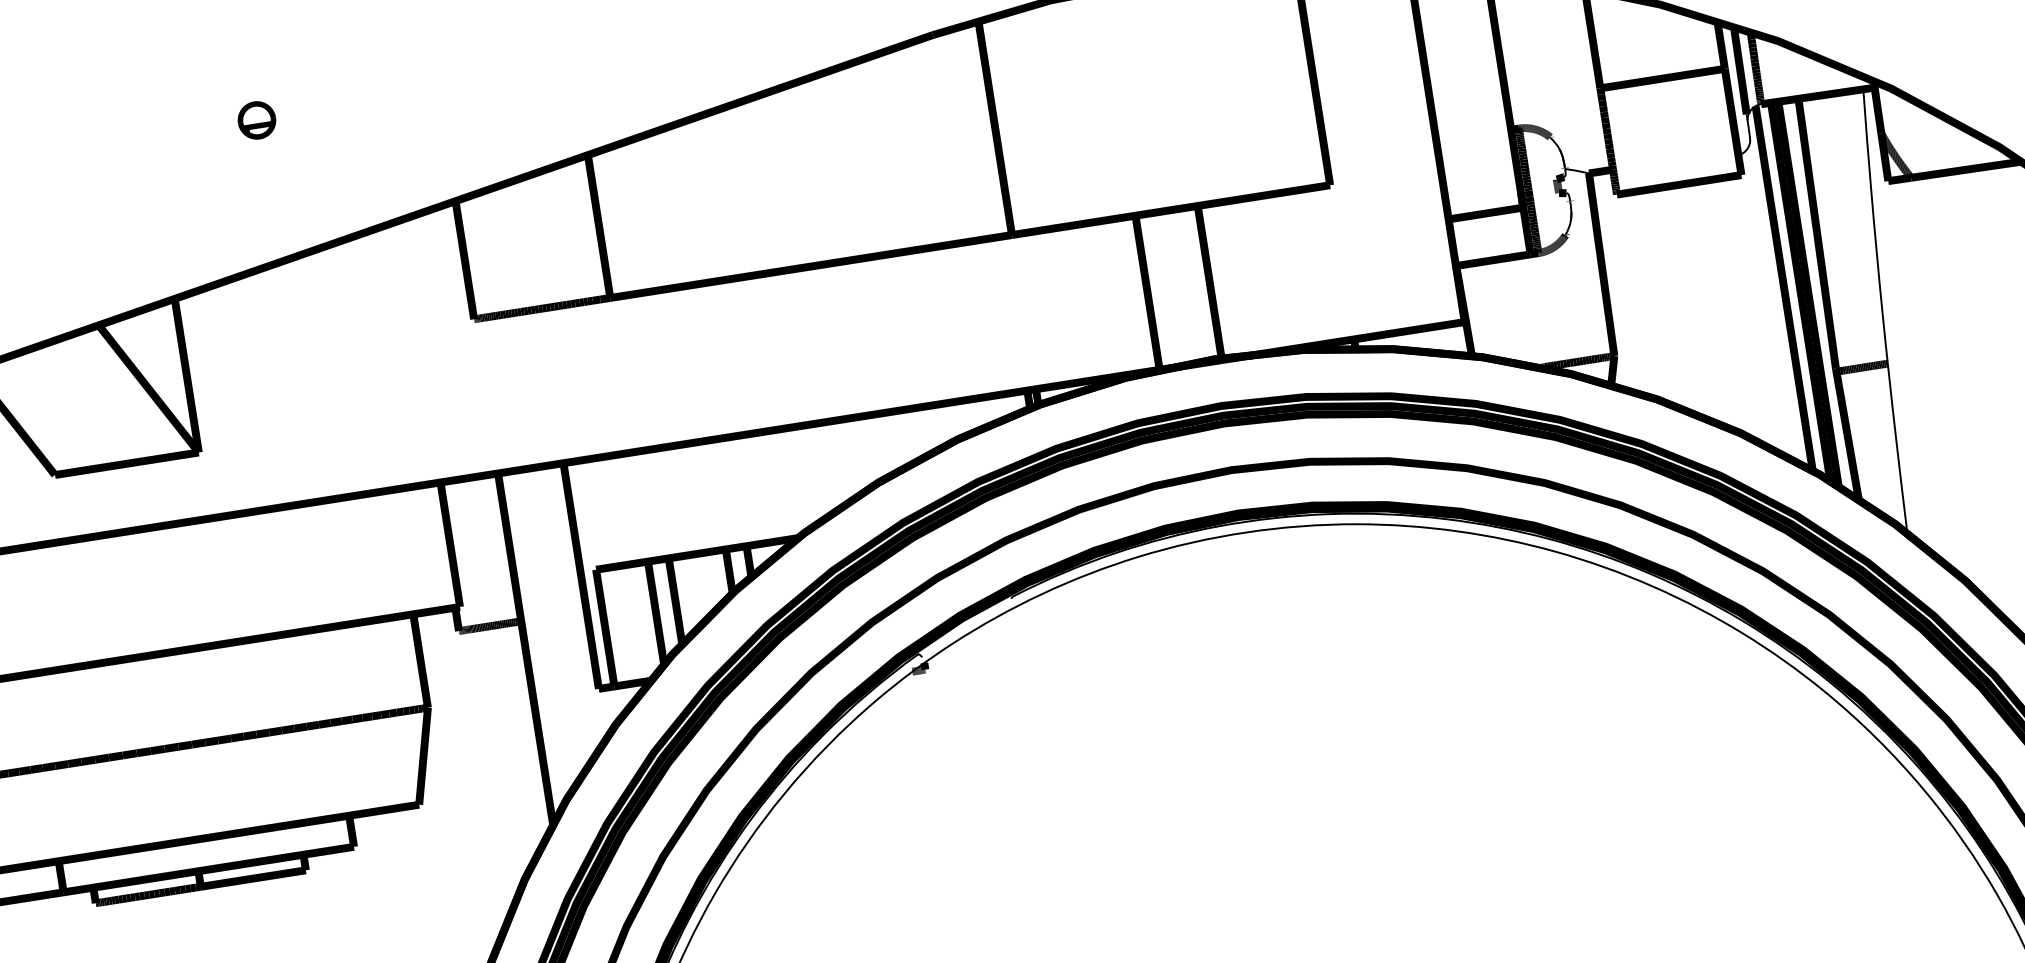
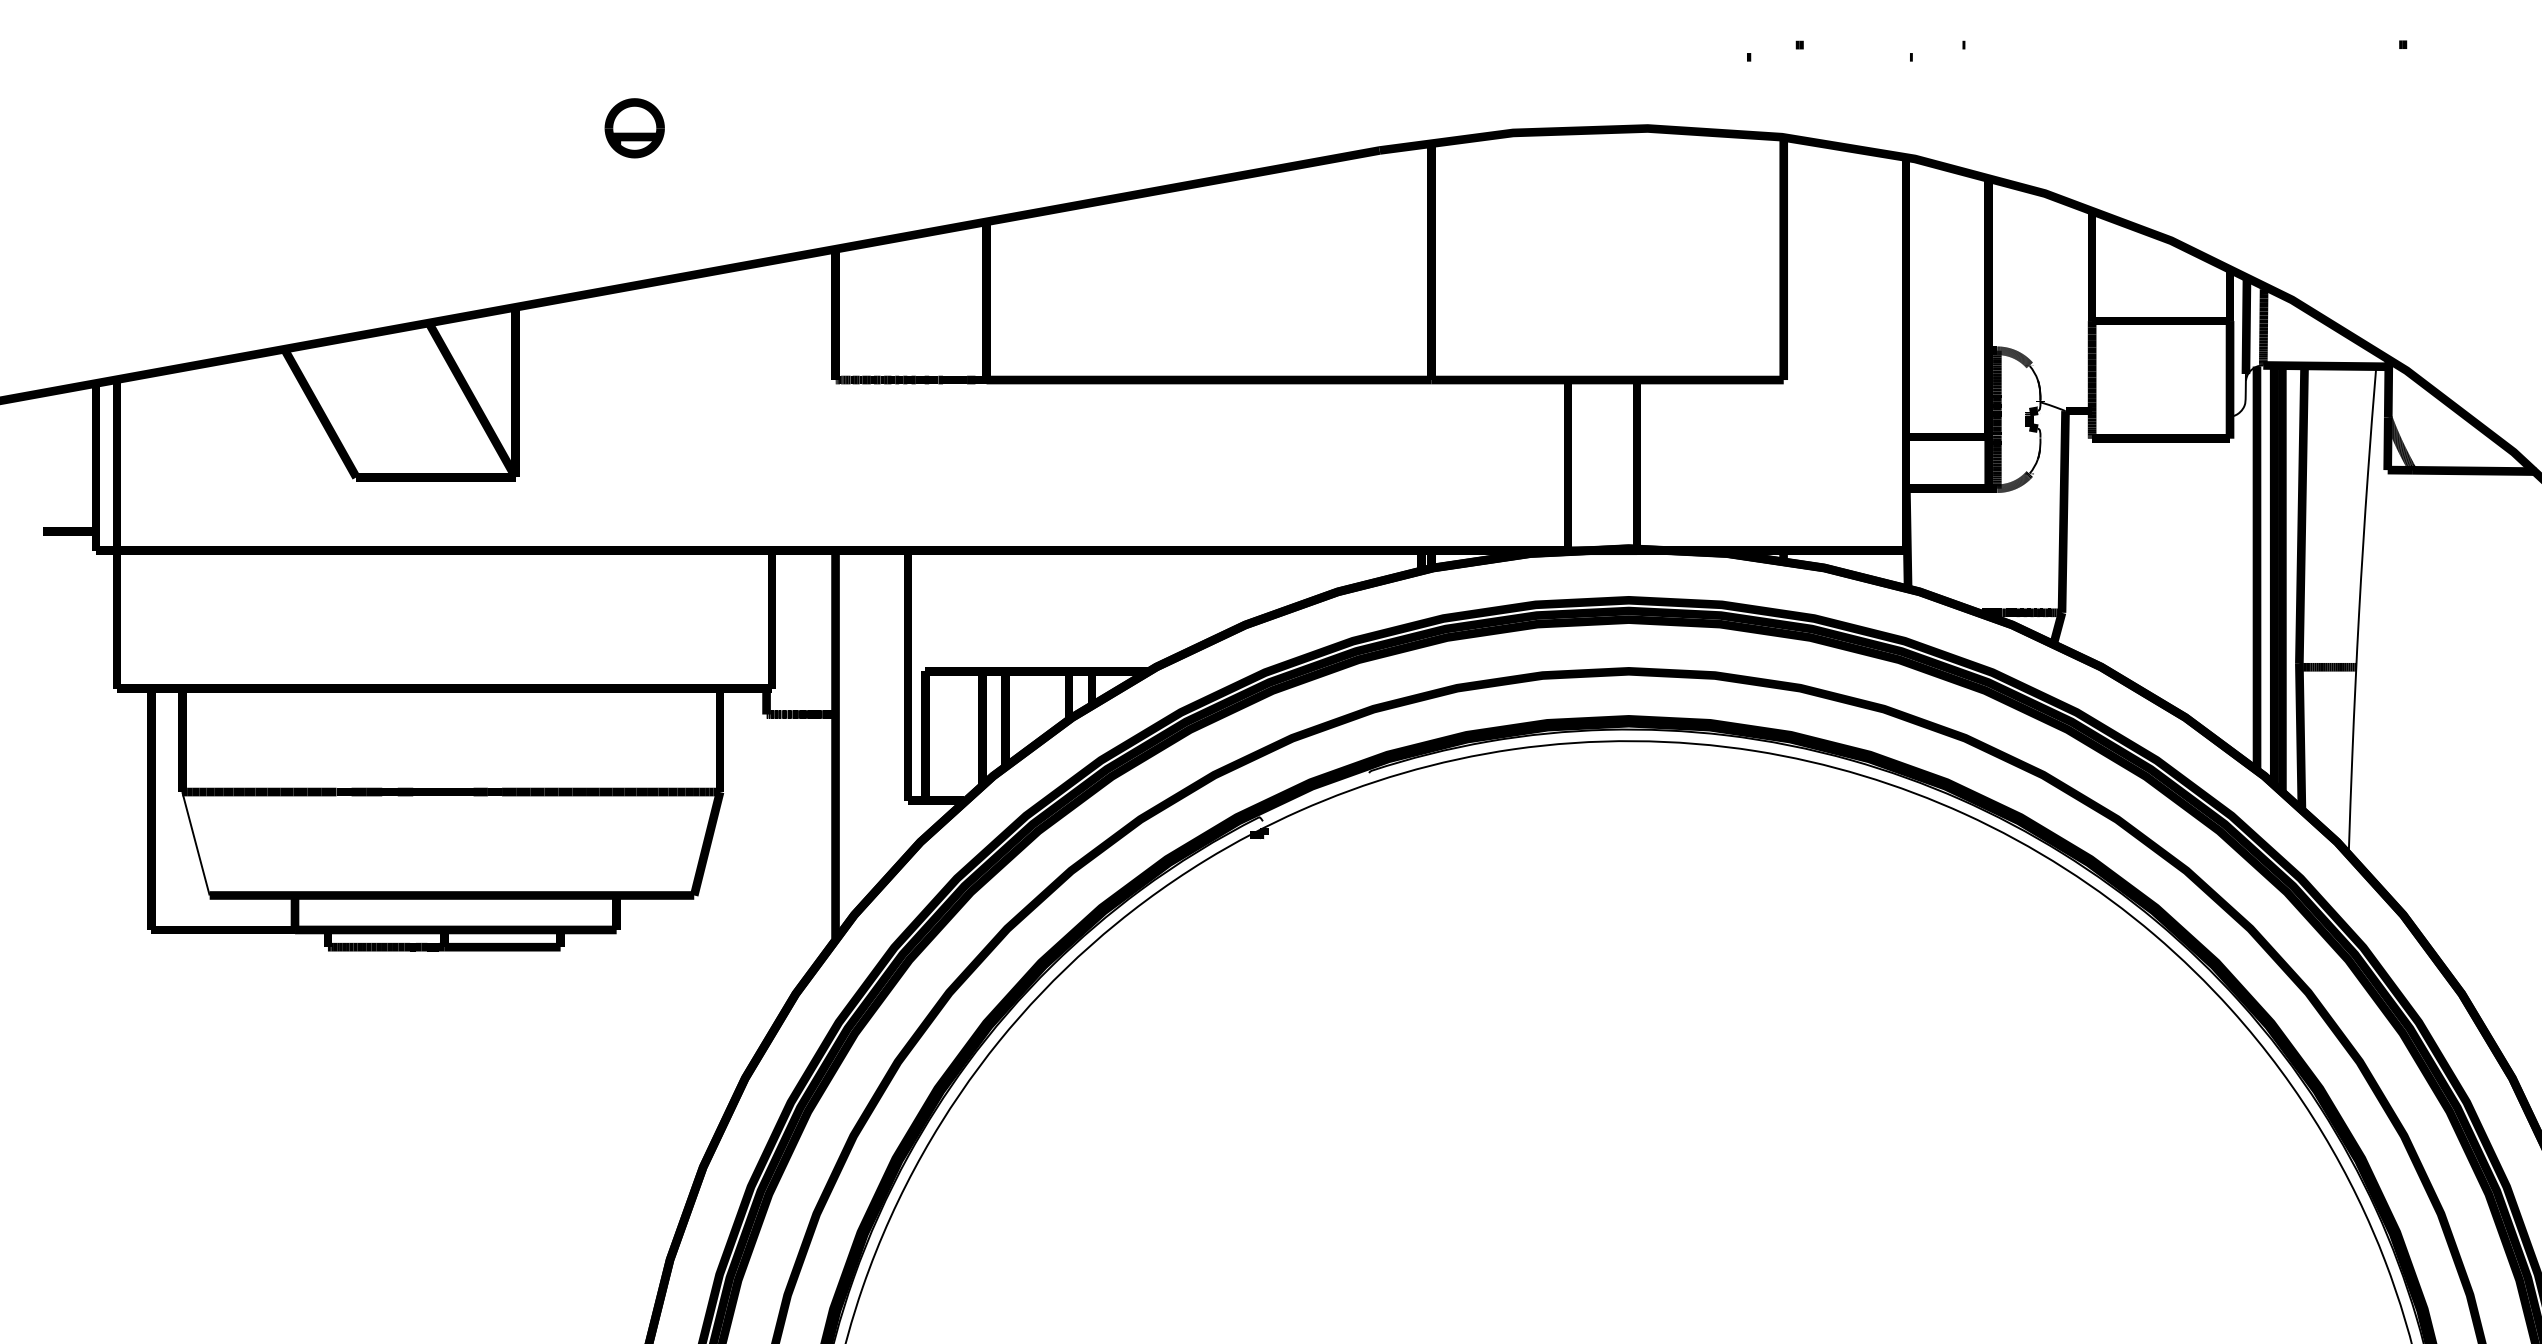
part: (256, 120) -> (634, 128), size x1.43

